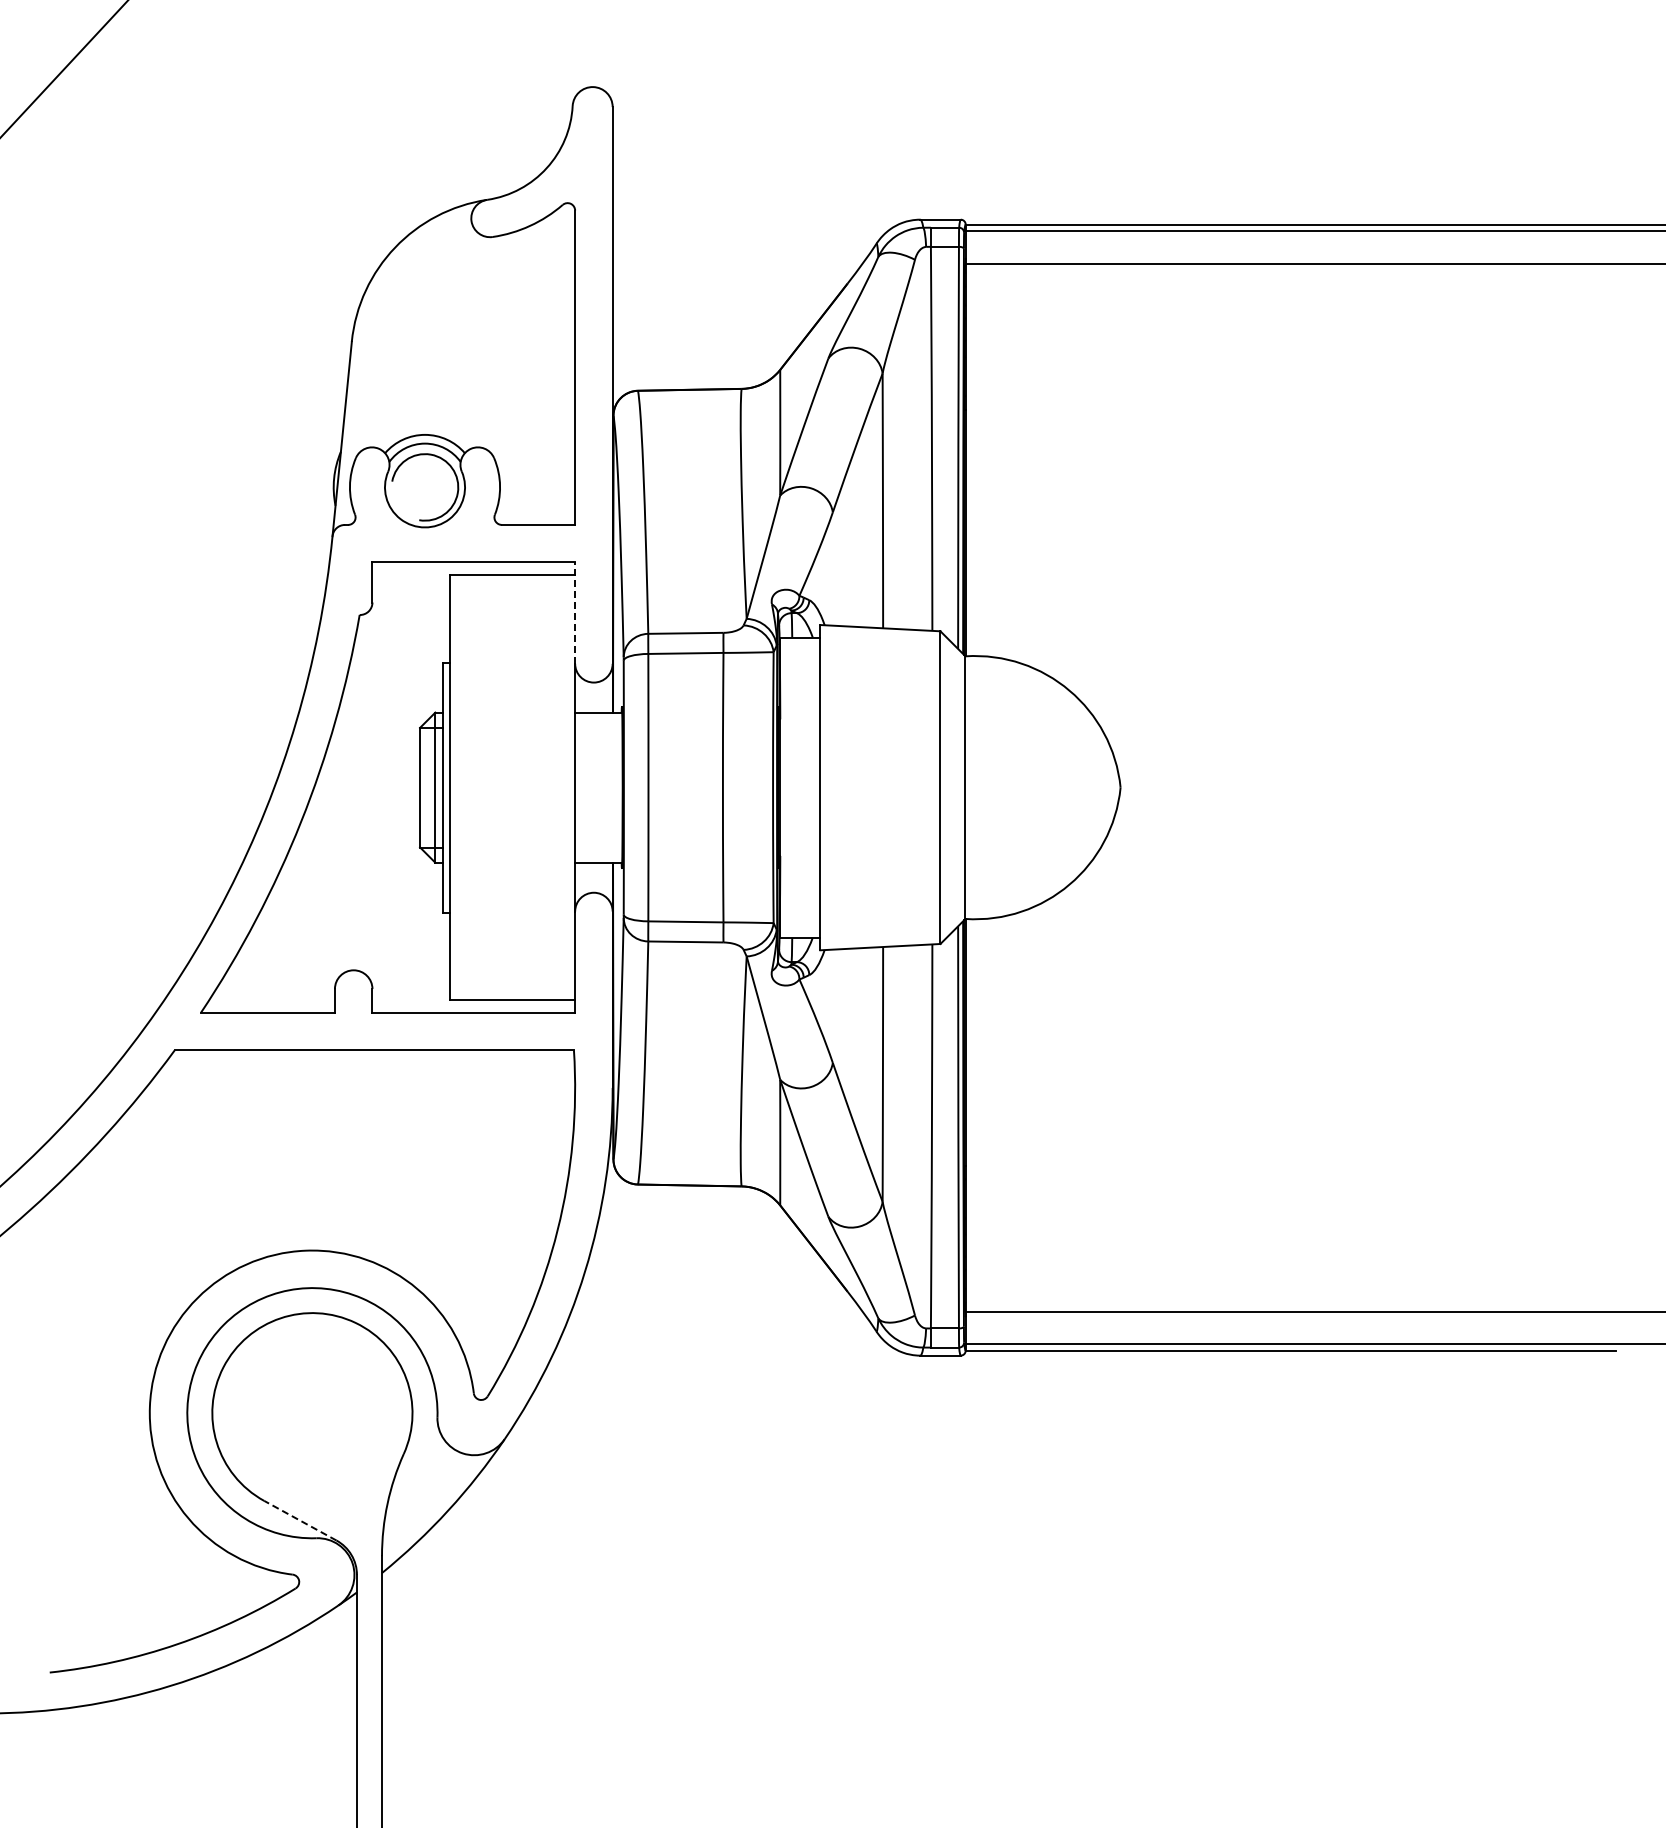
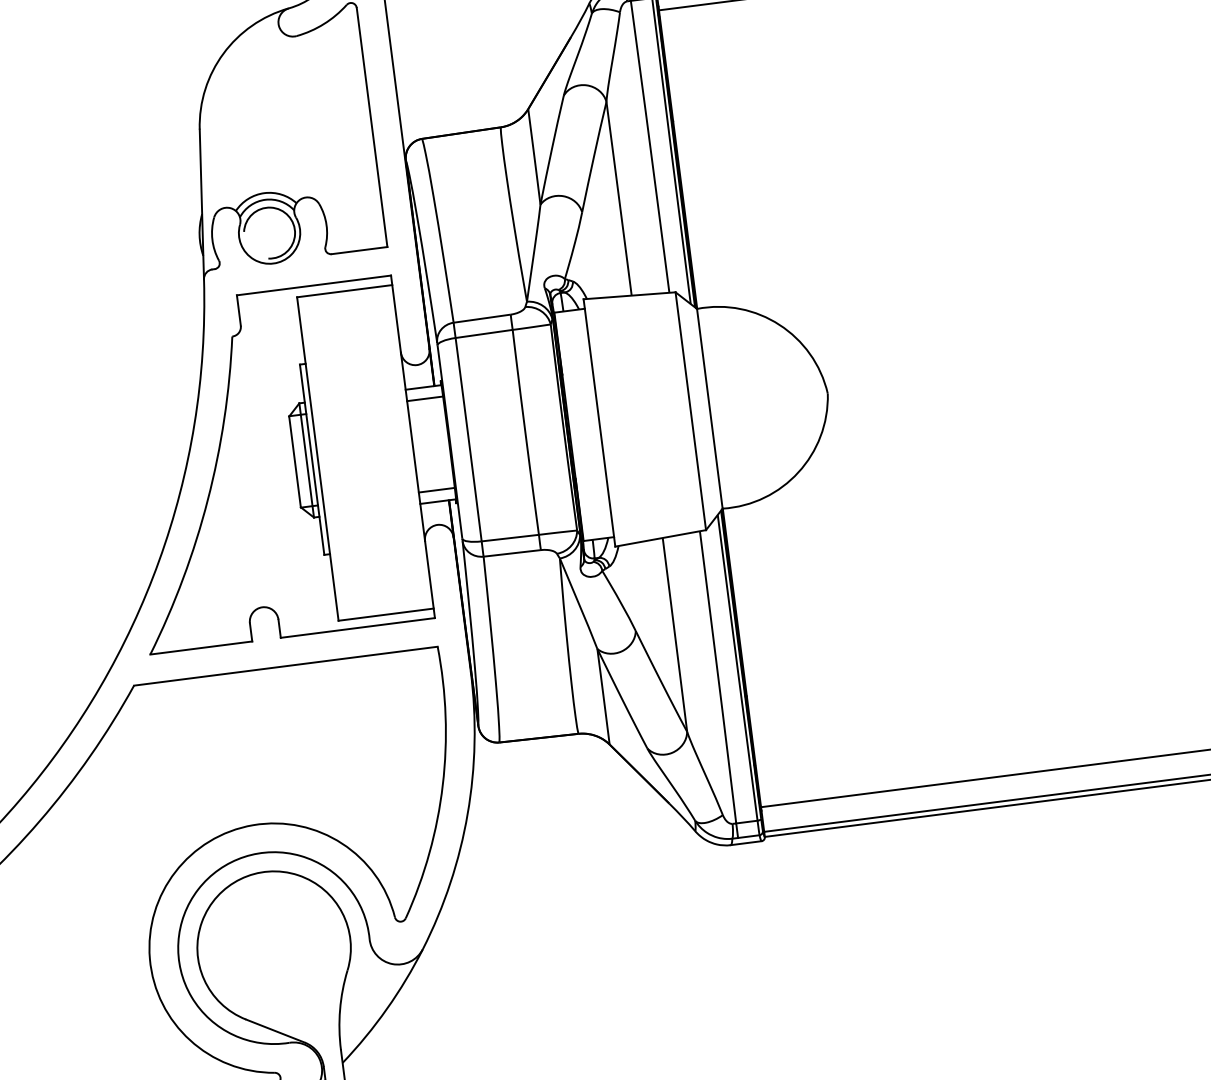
line: (575, 613) -> (396, 314), dashed -> solid
line: (598, 727) -> (424, 398), added
line: (598, 847) -> (436, 490), added
line: (300, 1520) -> (275, 1030), dashed -> solid

